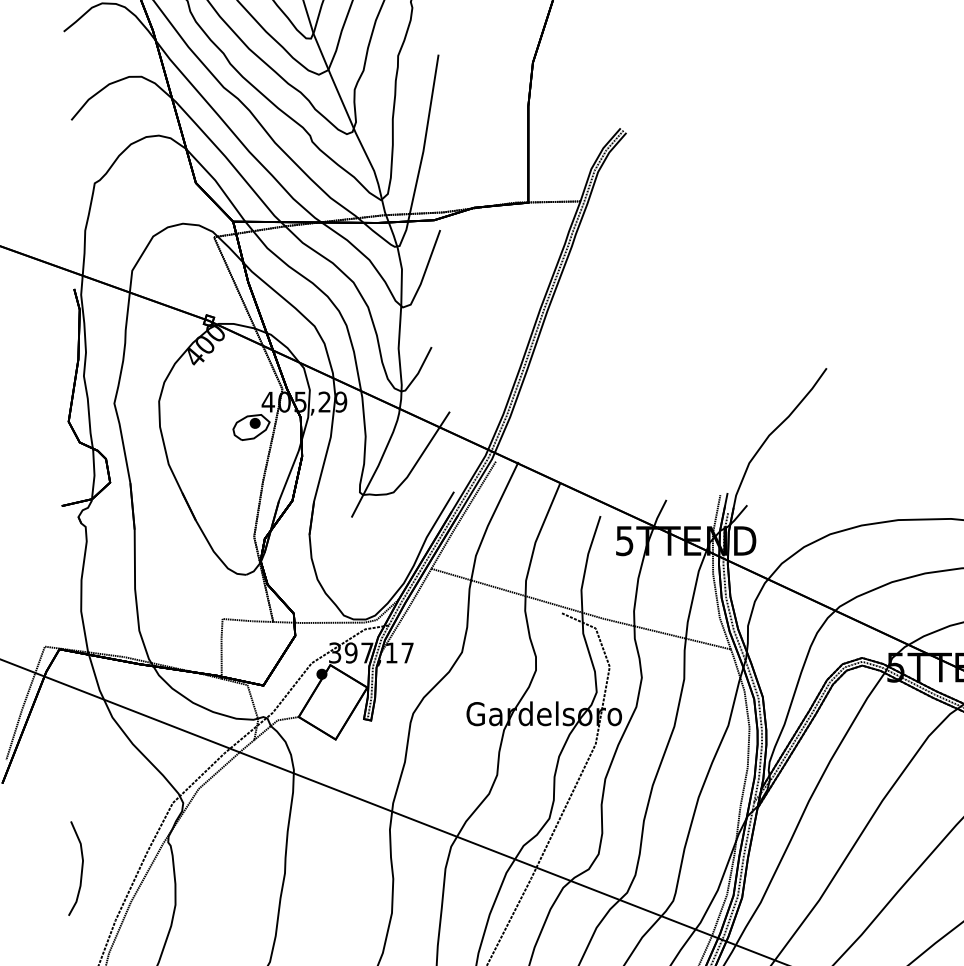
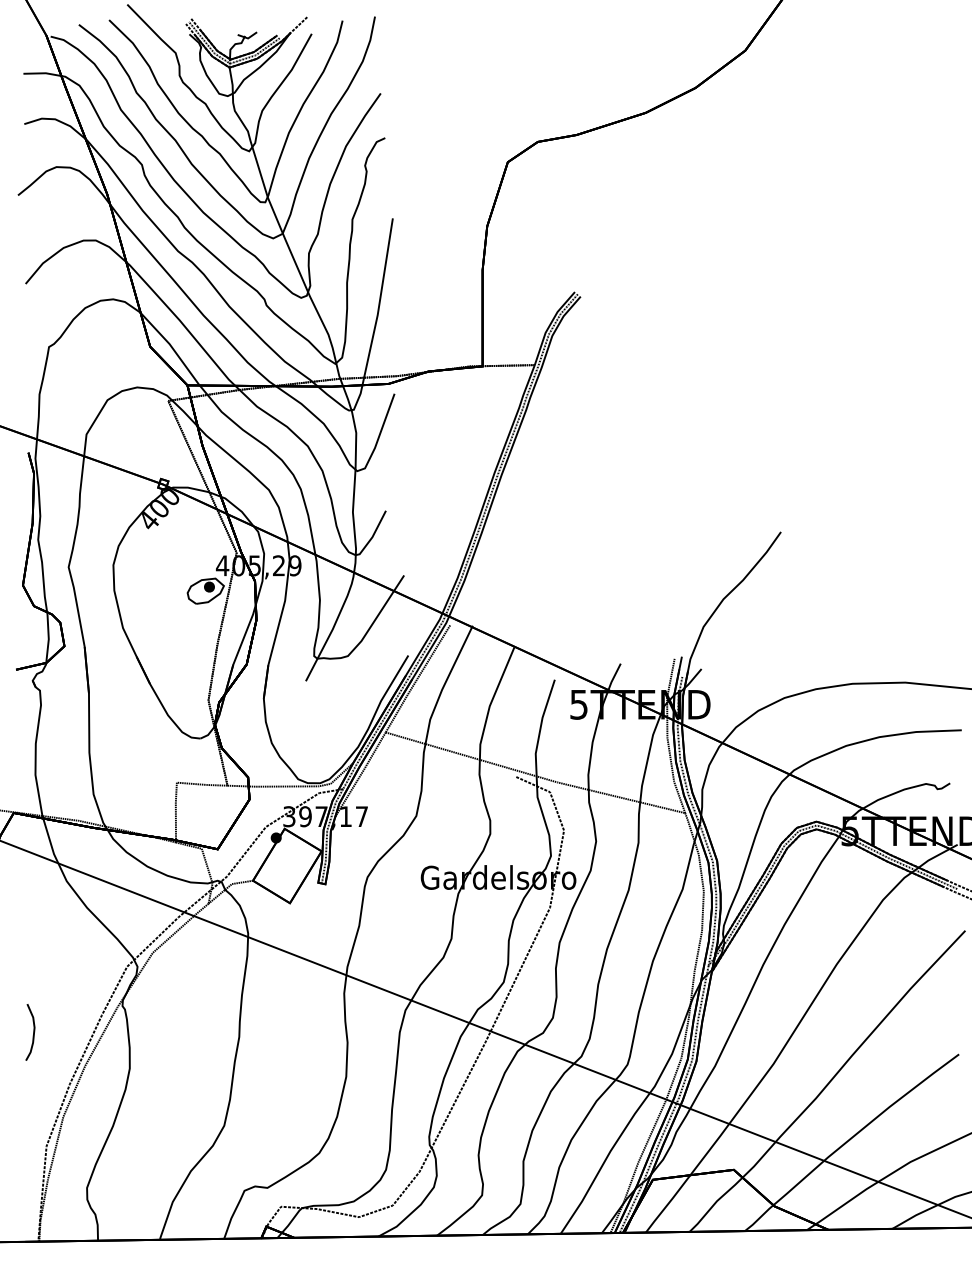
part: (76, 868) -> (30, 1032), size x0.6

